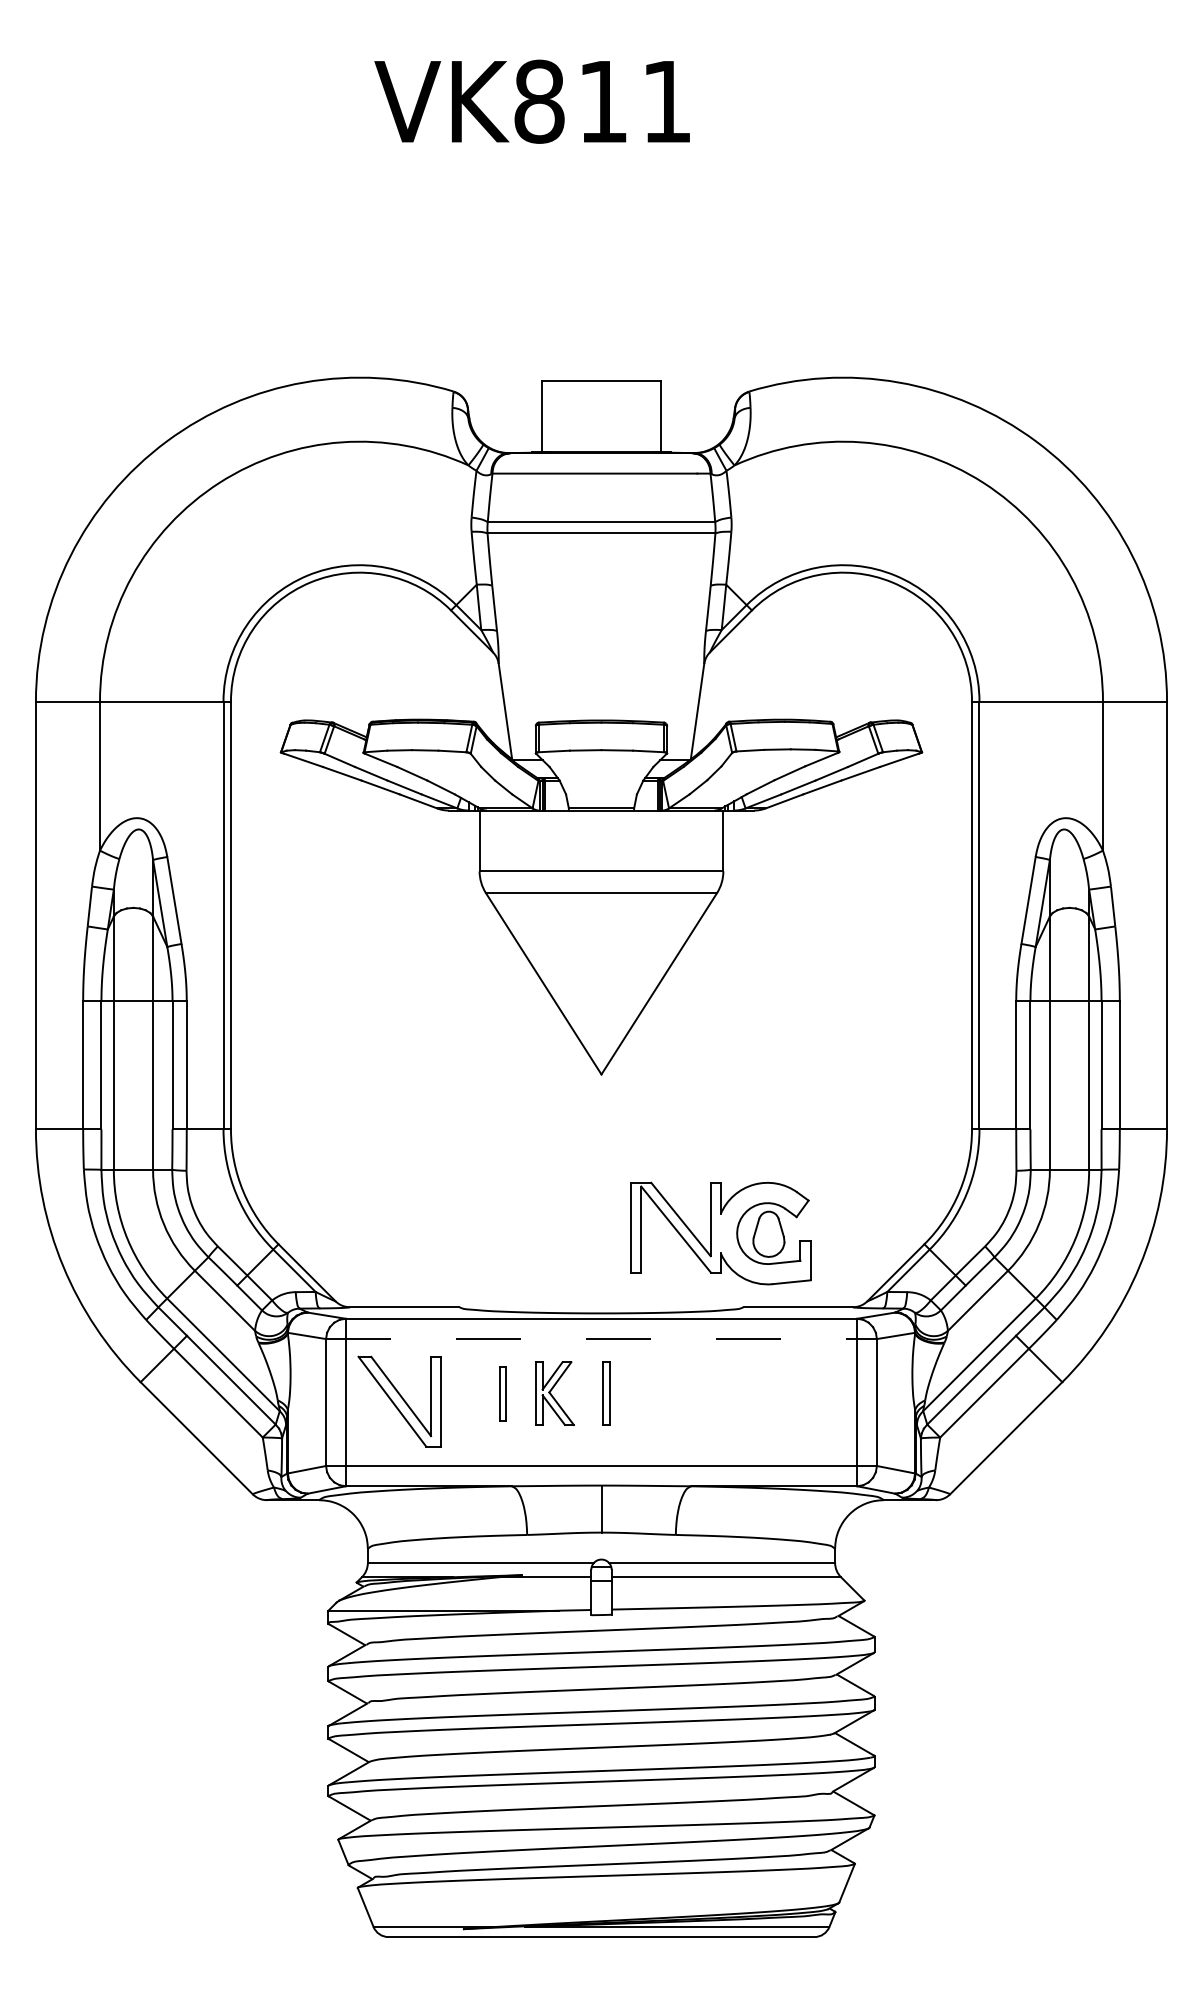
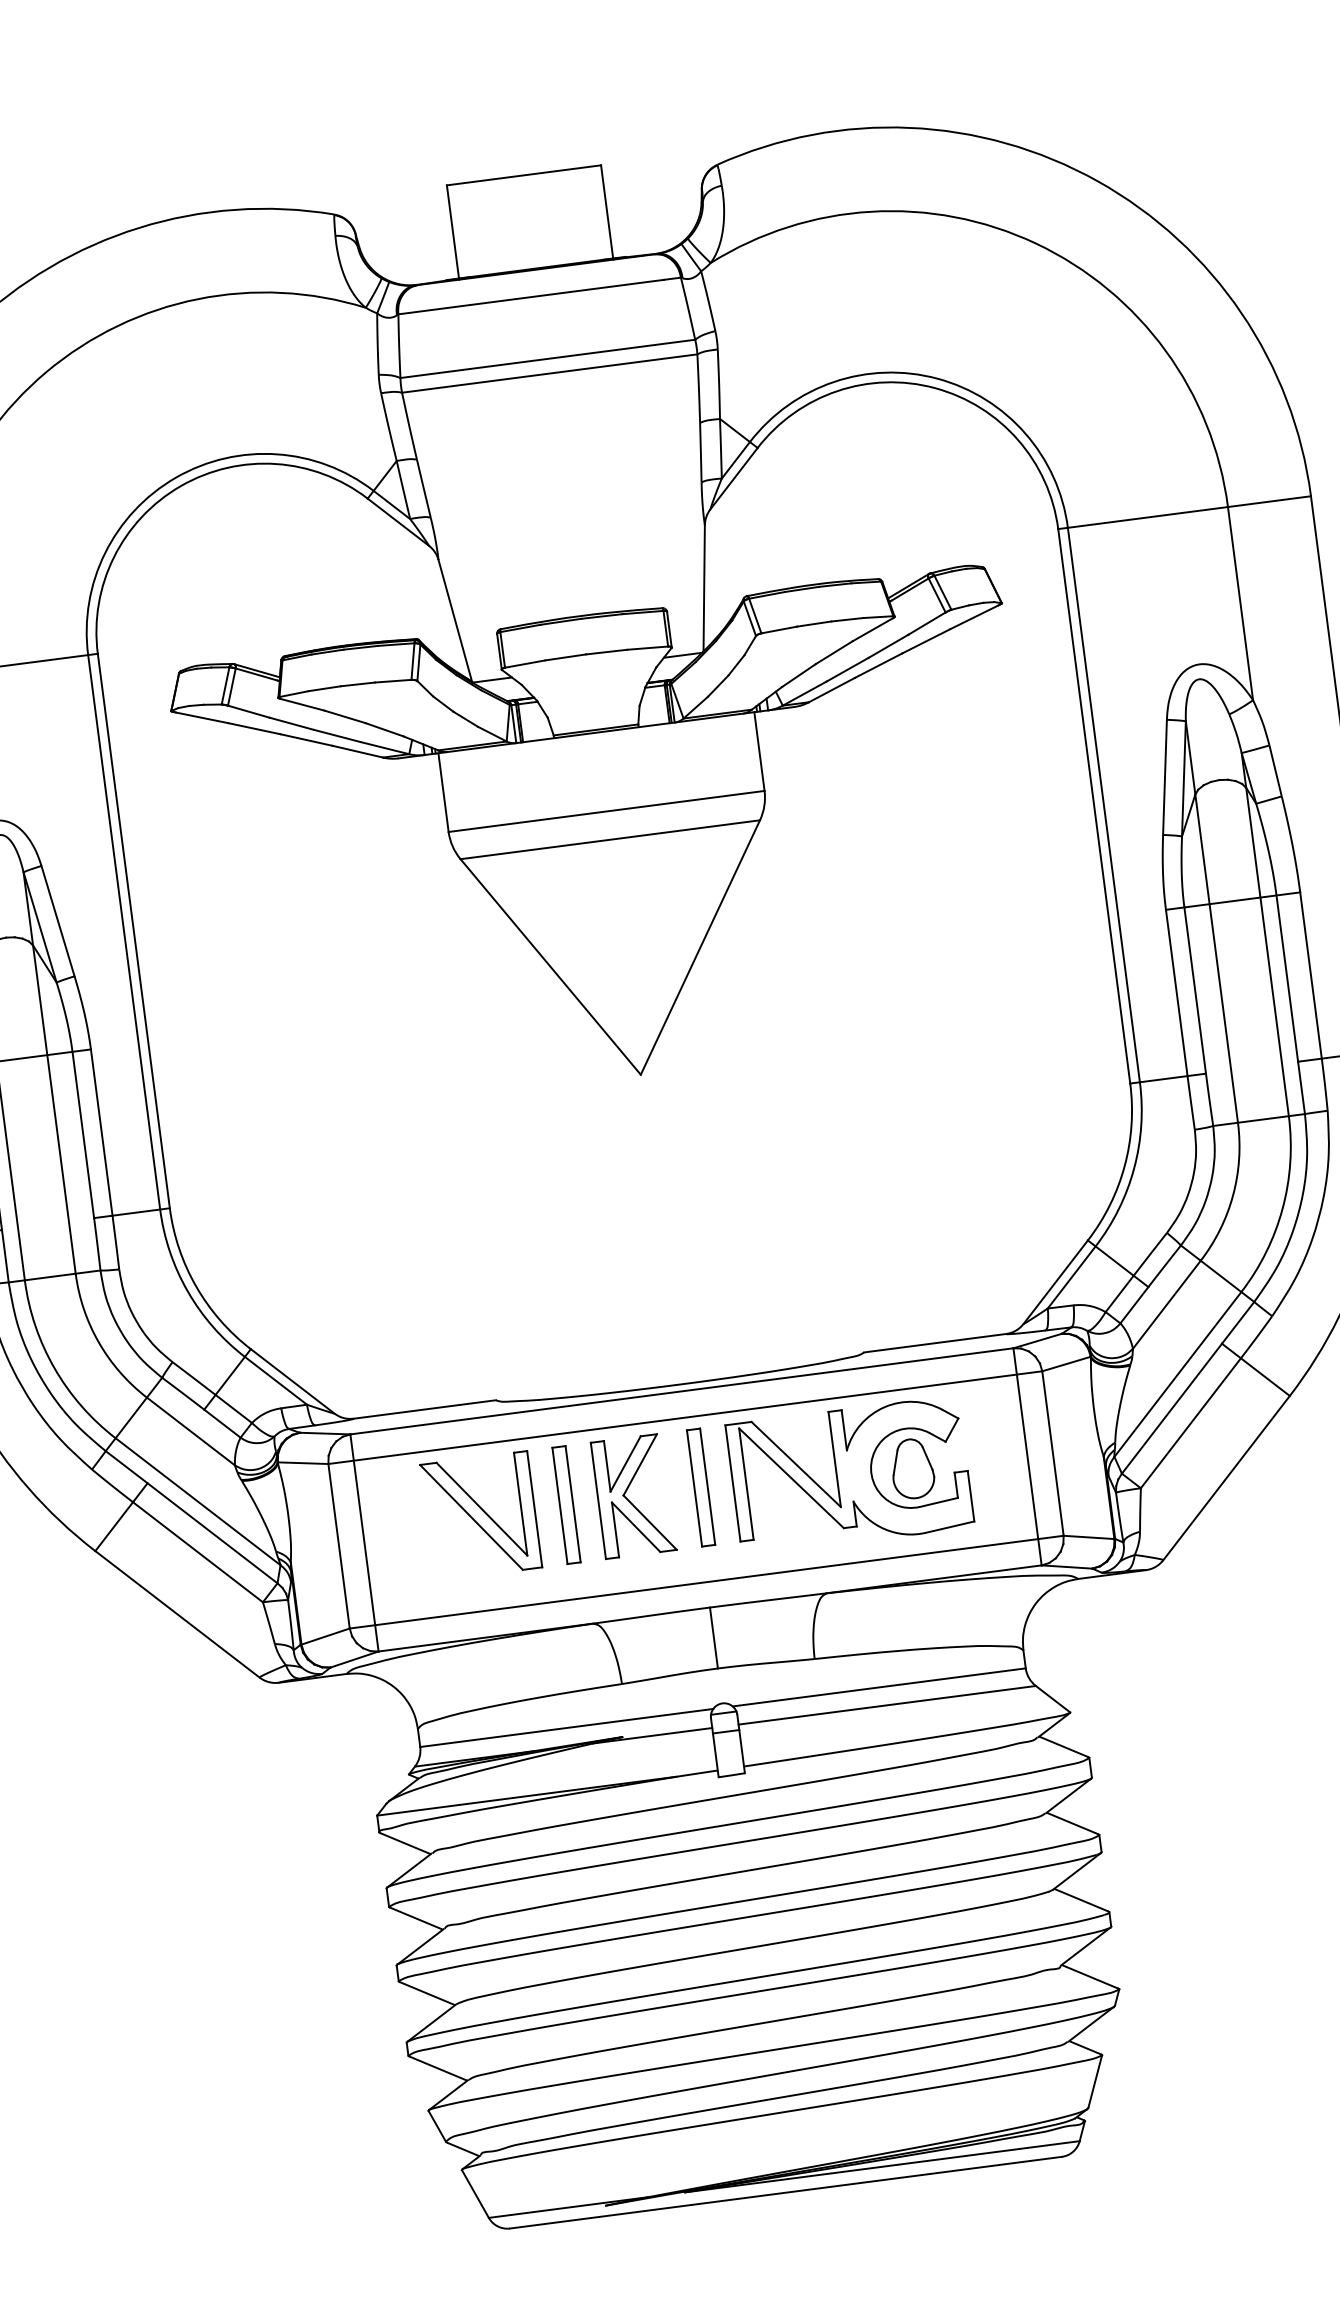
part: (720, 1233) -> (849, 1475), moved
line: (601, 1339) -> (685, 1418), dashed -> solid
part: (502, 1393) -> (566, 1504), size x1.67
part: (554, 1393) -> (633, 1496), size x1.43
part: (606, 1393) -> (700, 1487), size x1.43
part: (399, 1401) -> (480, 1515), moved

